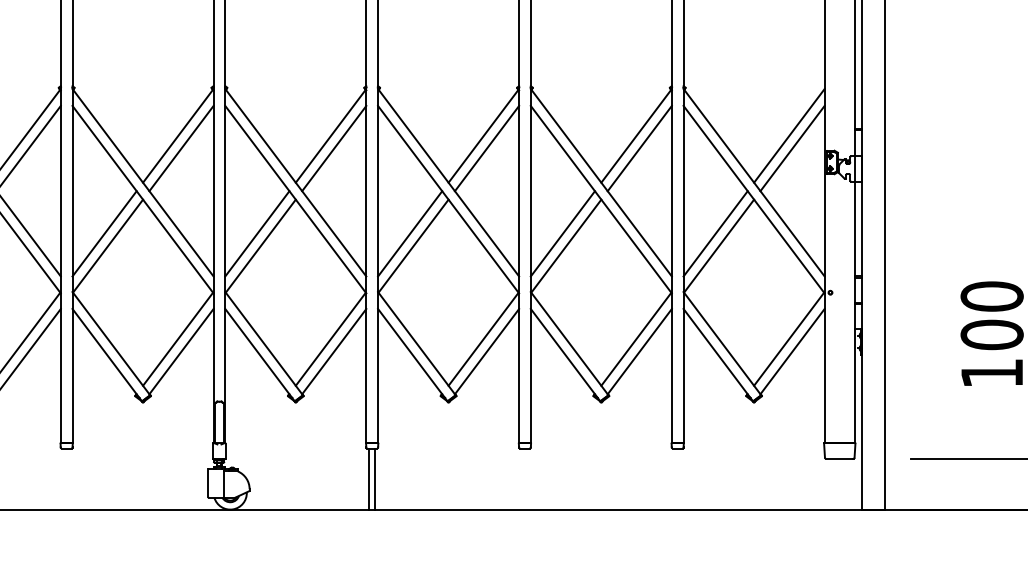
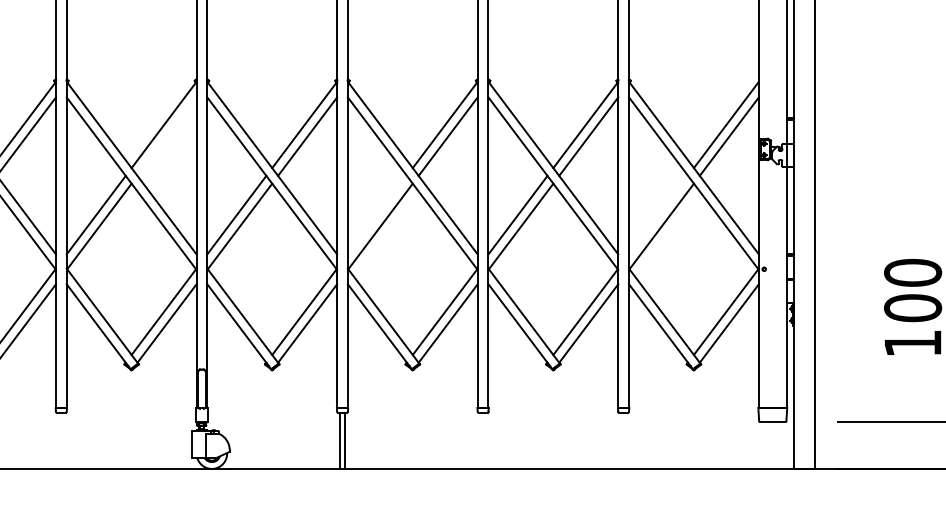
line: (180, 148) -> (166, 136), removed
line: (409, 233) -> (376, 214), removed
line: (715, 233) -> (658, 214), removed

